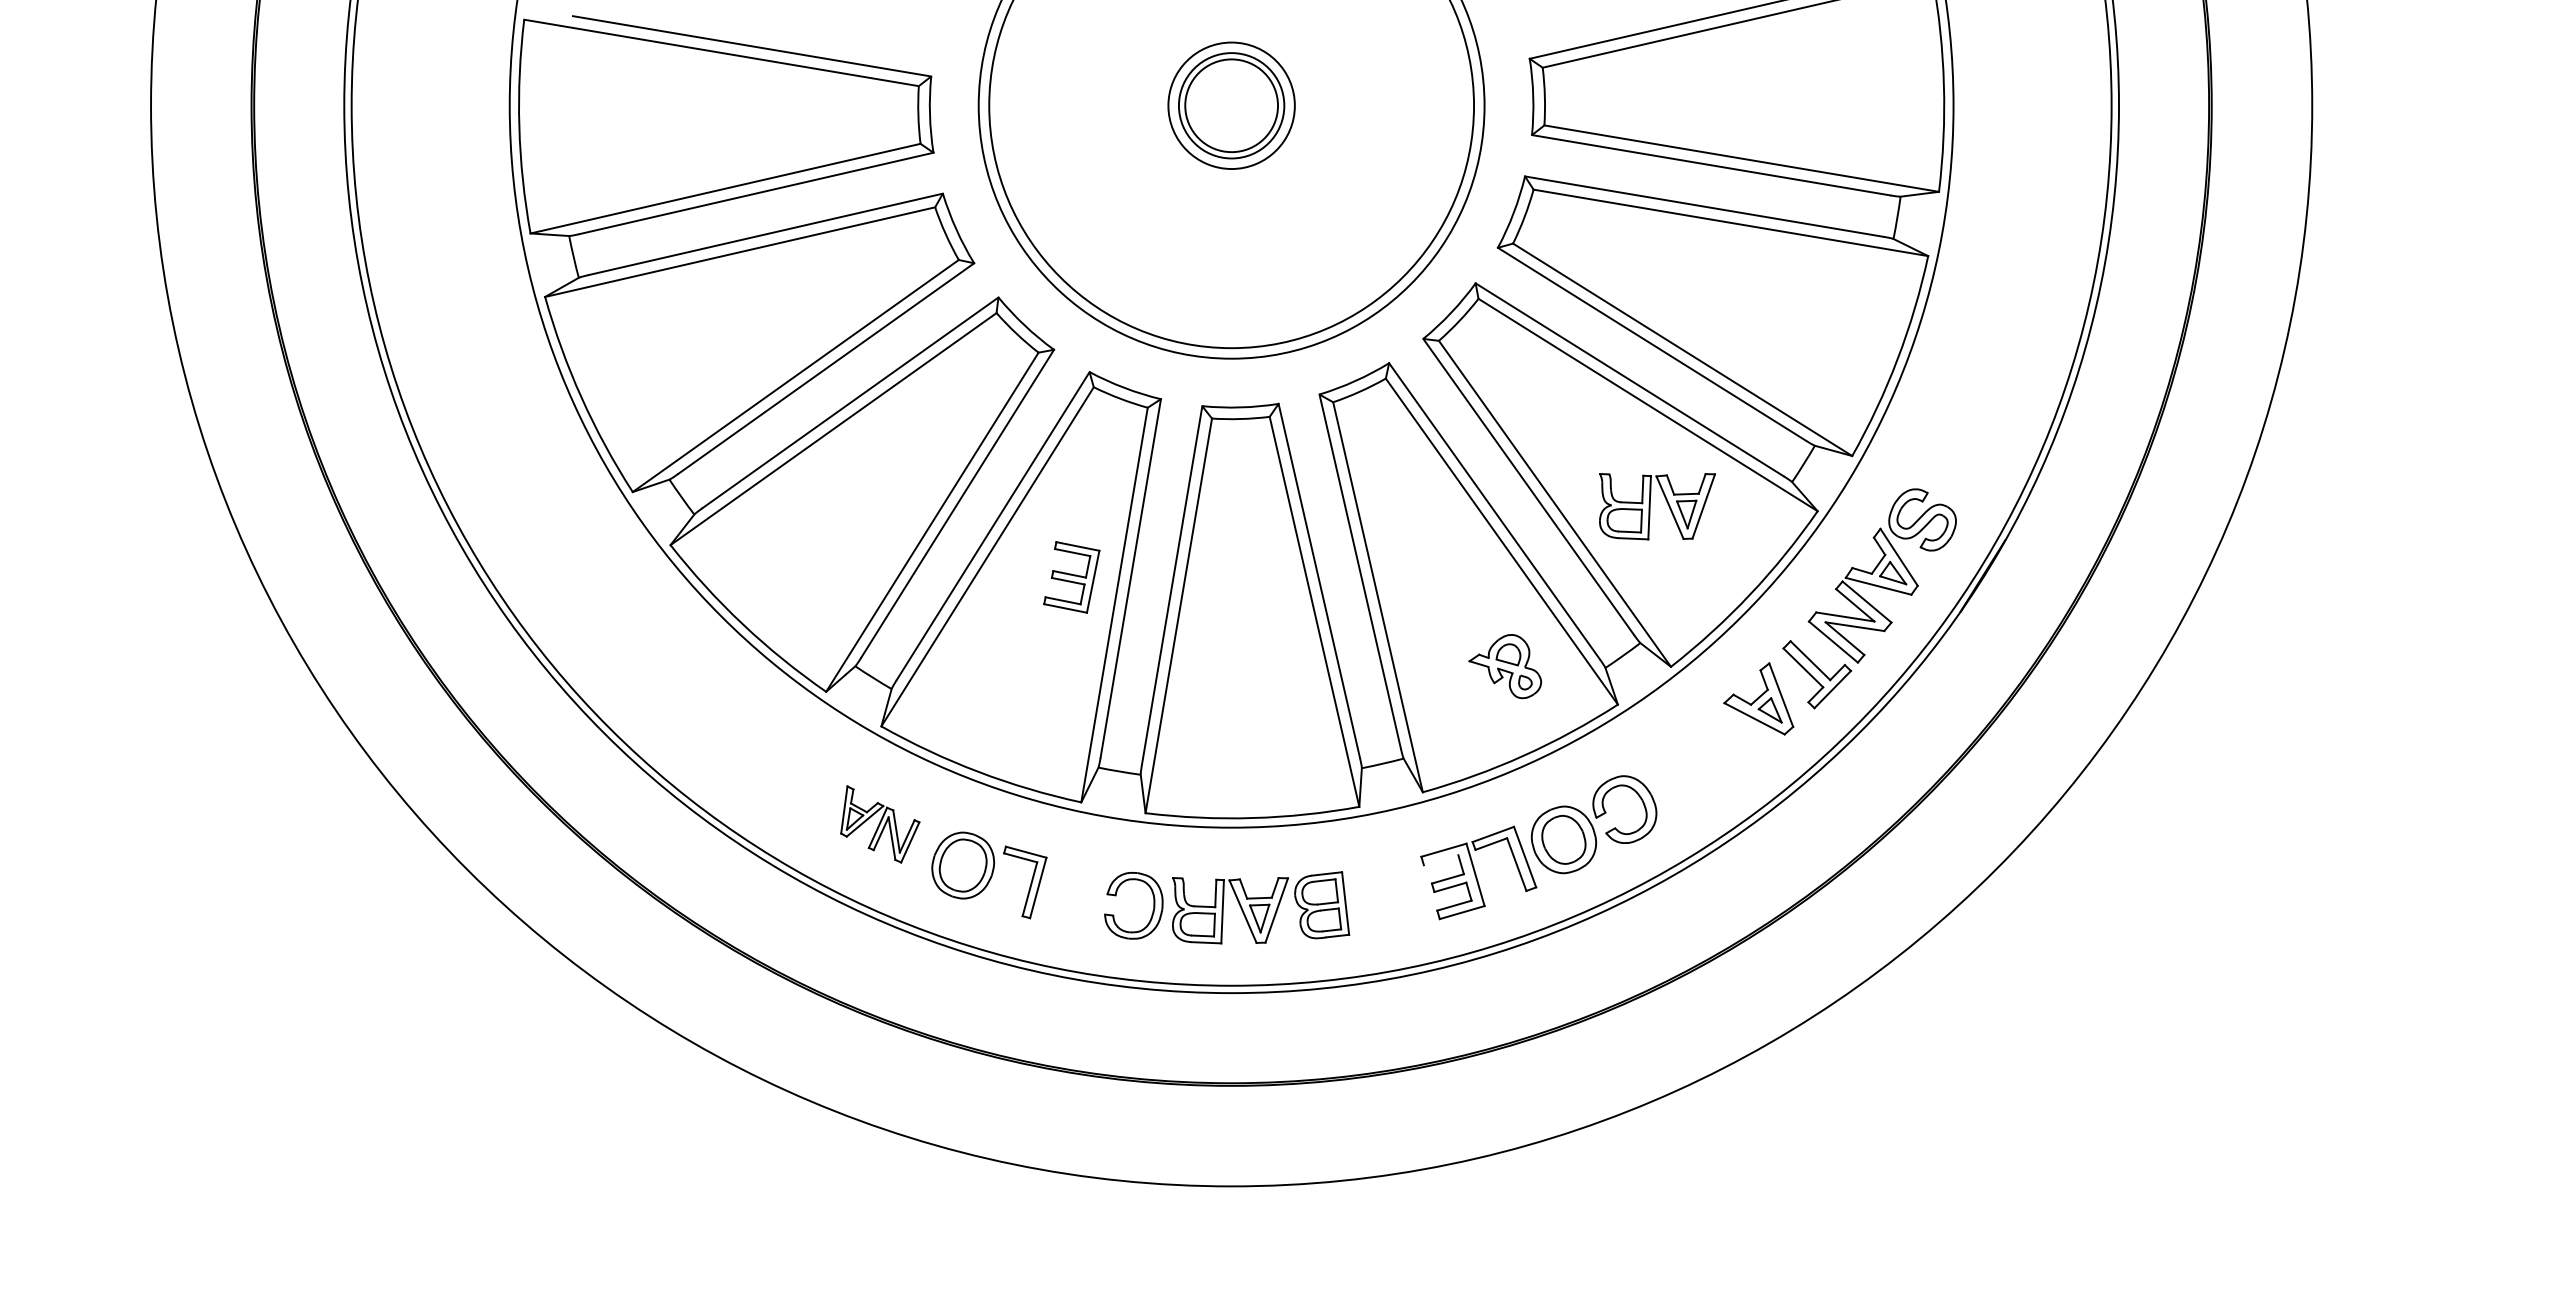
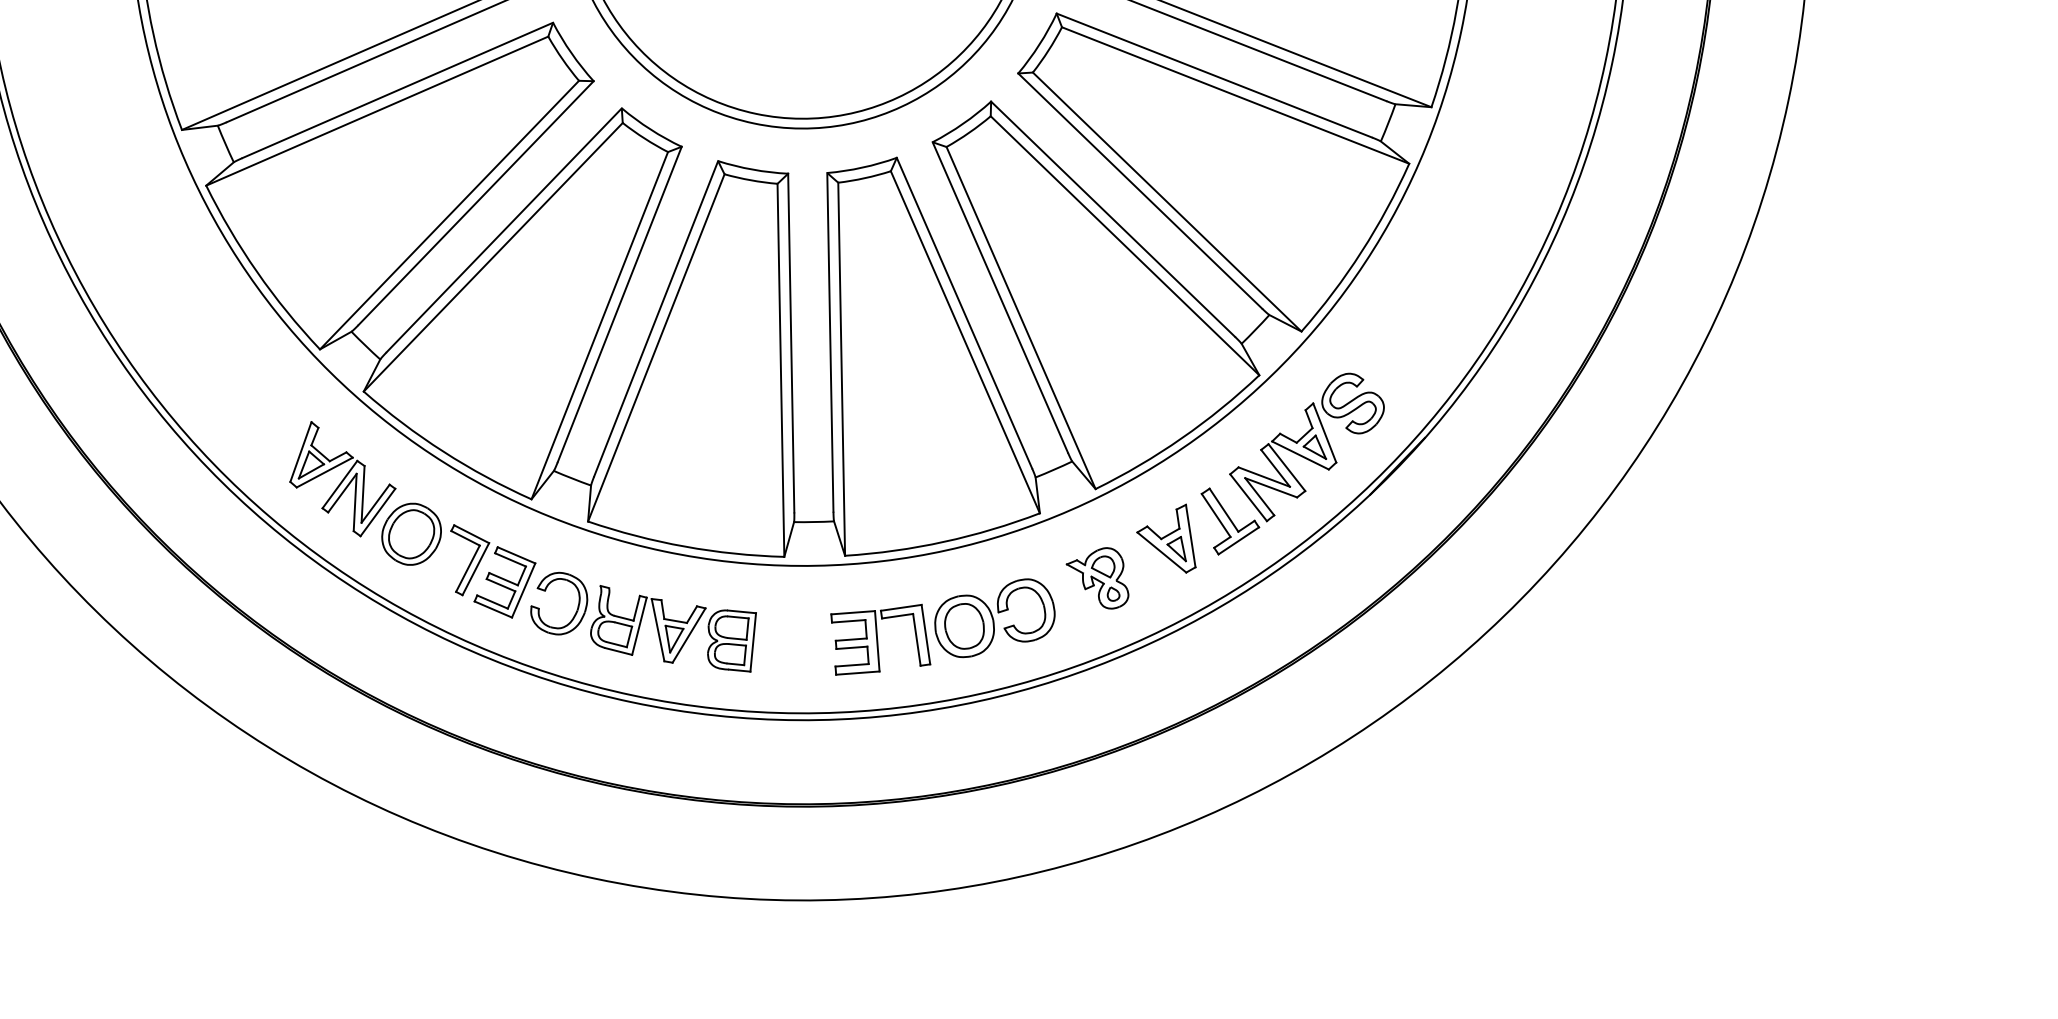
part: (1650, 506) -> (1107, 338), removed
part: (1071, 577) -> (504, 582), moved
part: (1504, 666) -> (1097, 575), moved
part: (880, 824) -> (344, 480), size x1.43
line: (1440, 860) -> (848, 621), added

